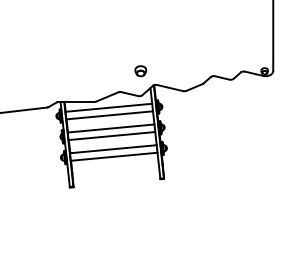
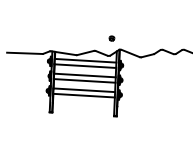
part: (140, 71) -> (111, 38), size x0.62

